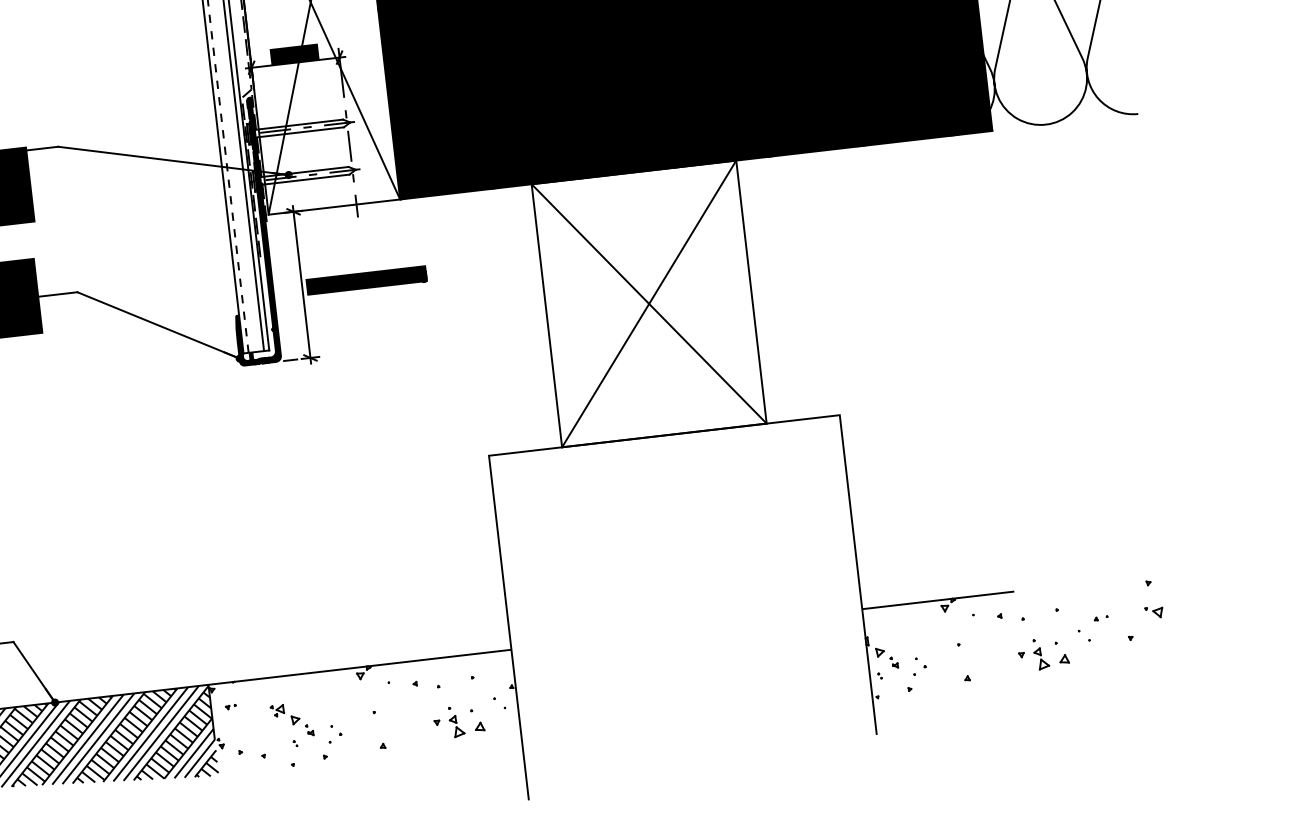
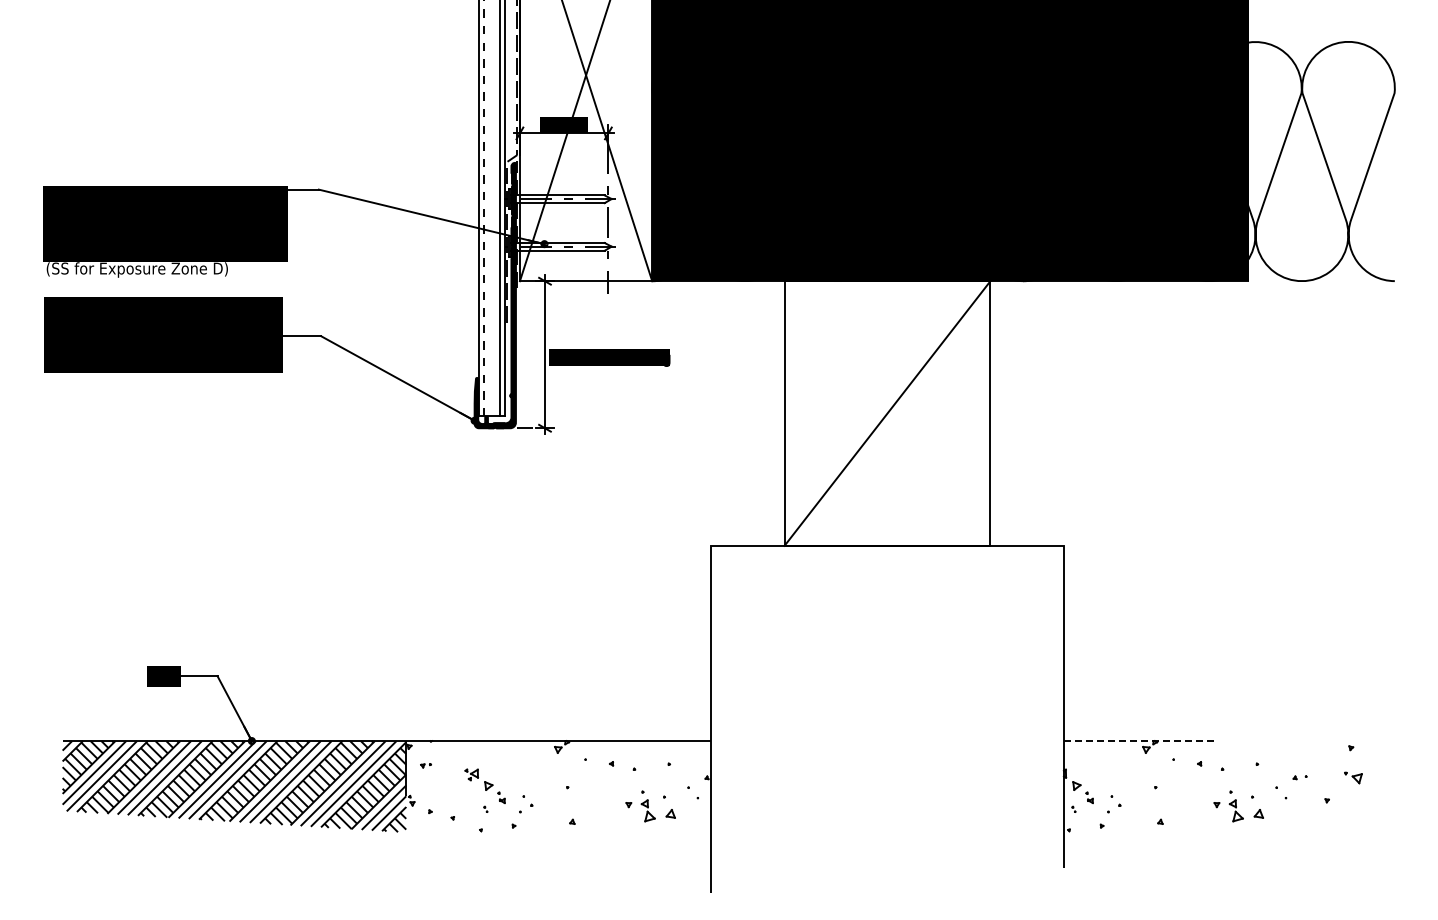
line: (649, 303) -> (887, 413), removed
line: (938, 600) -> (1140, 741), solid -> dashed

